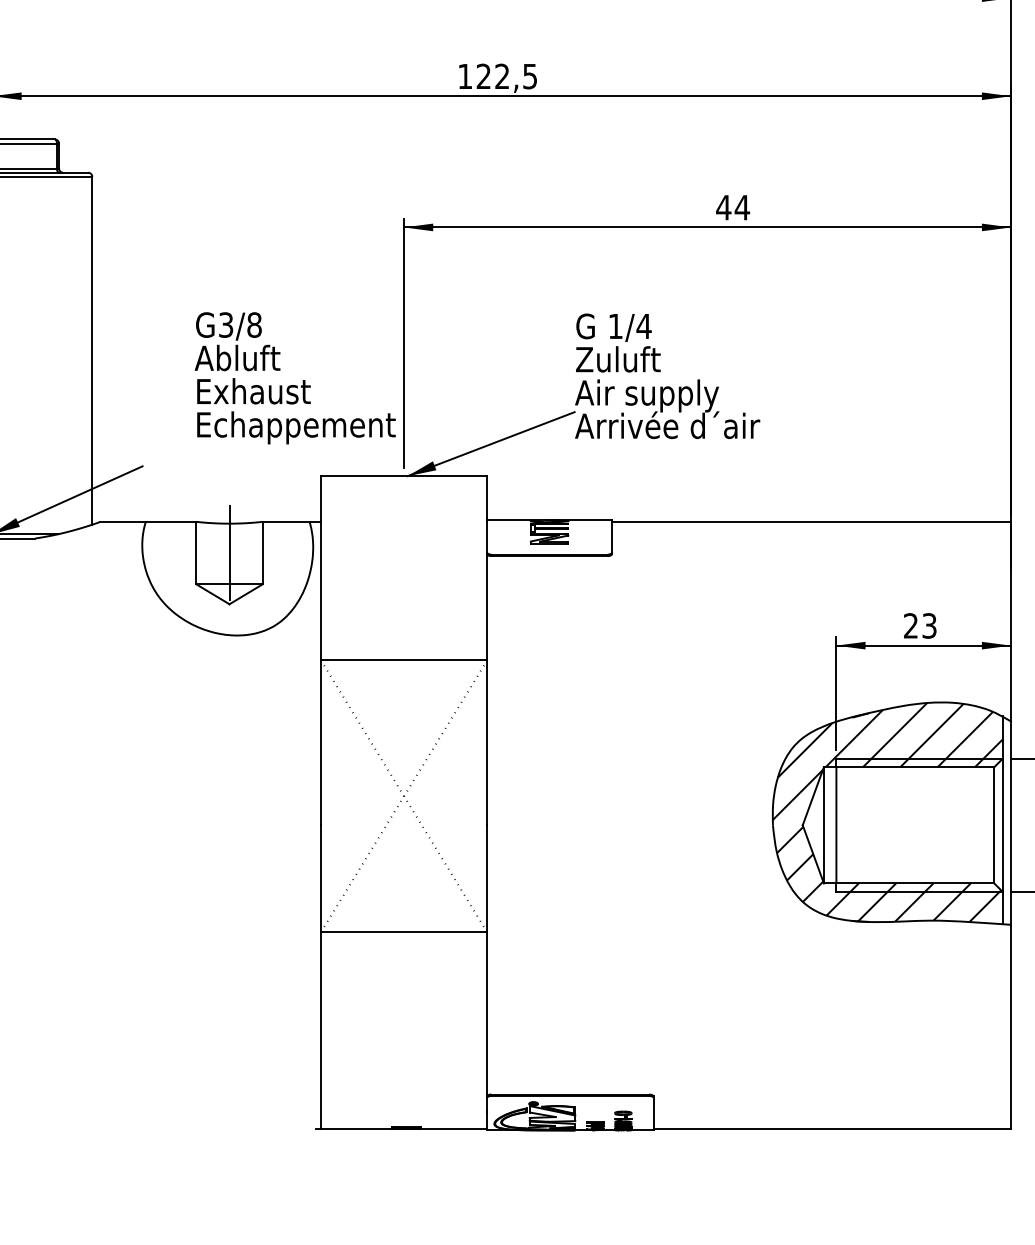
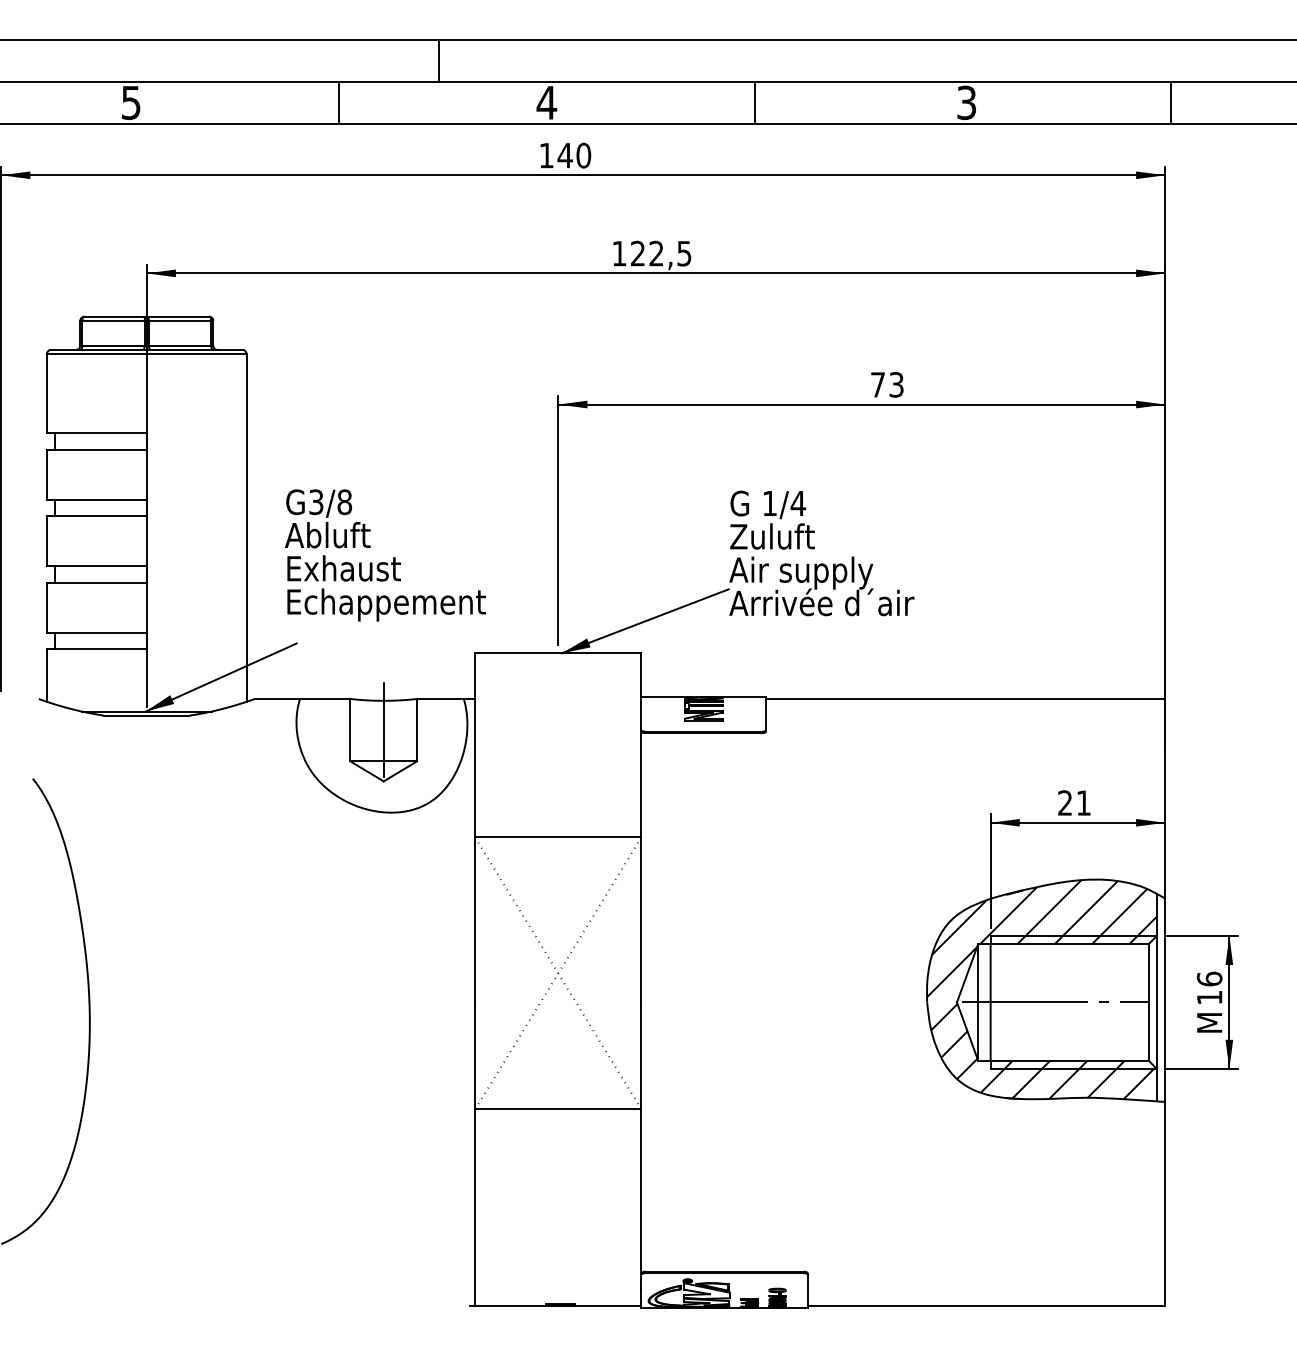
text: (733, 207) -> (887, 384), 44 -> 73
part: (295, 385) -> (385, 562), moved
text: (929, 625) -> (1083, 802), 23 -> 21
line: (900, 825) -> (1054, 1002), added

